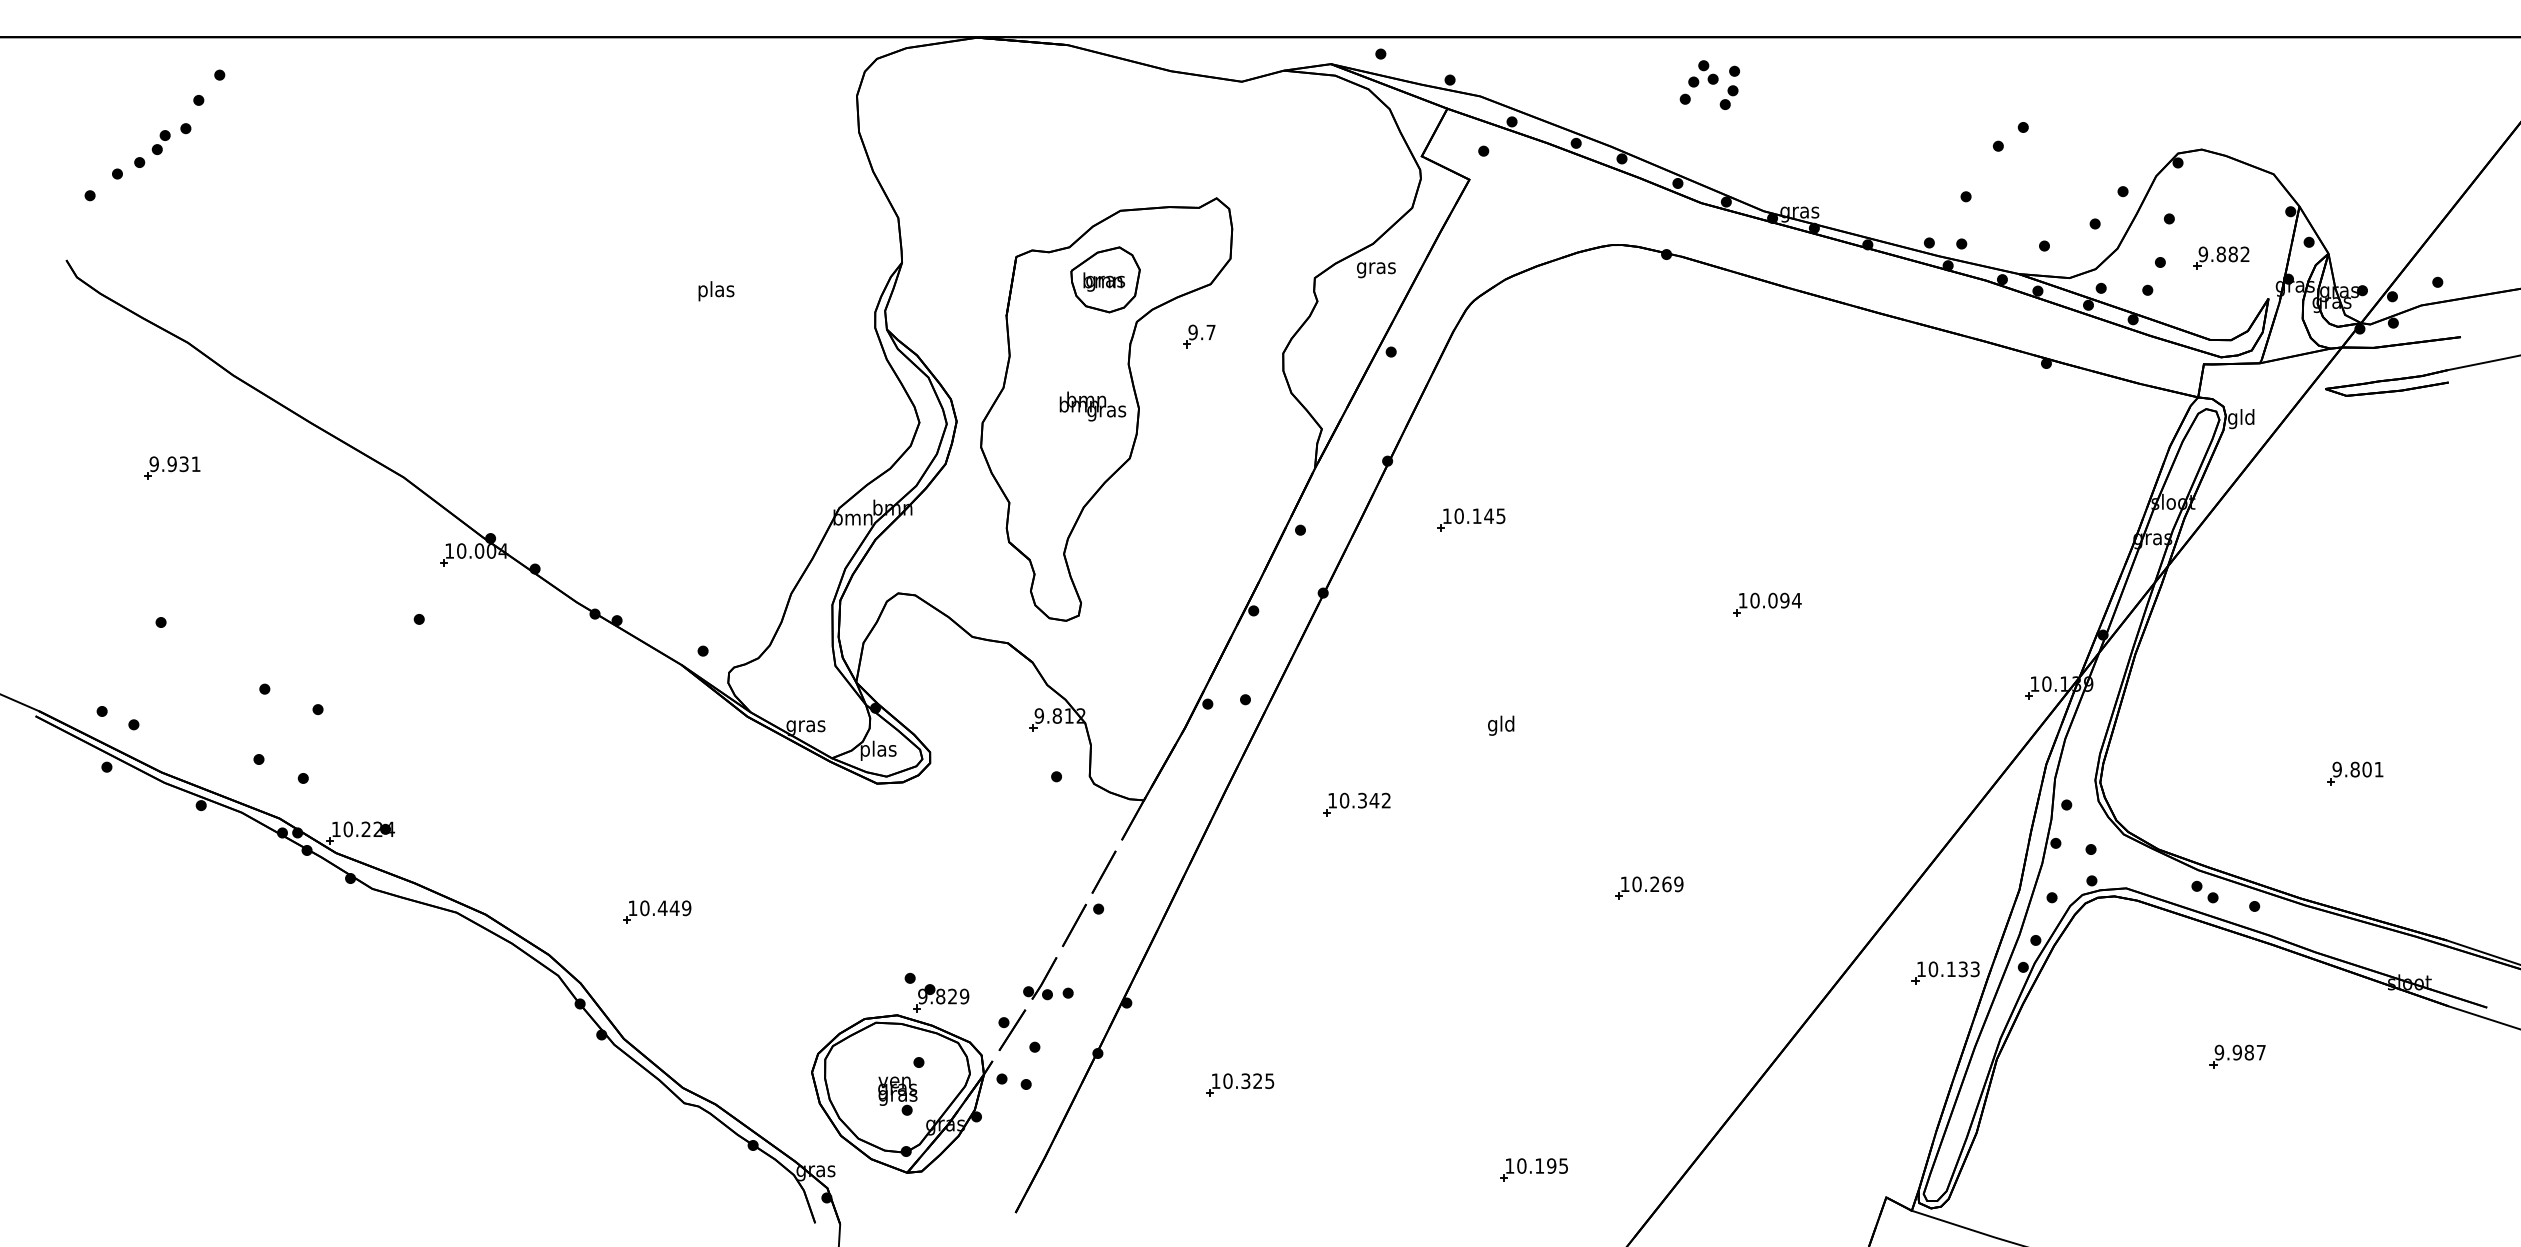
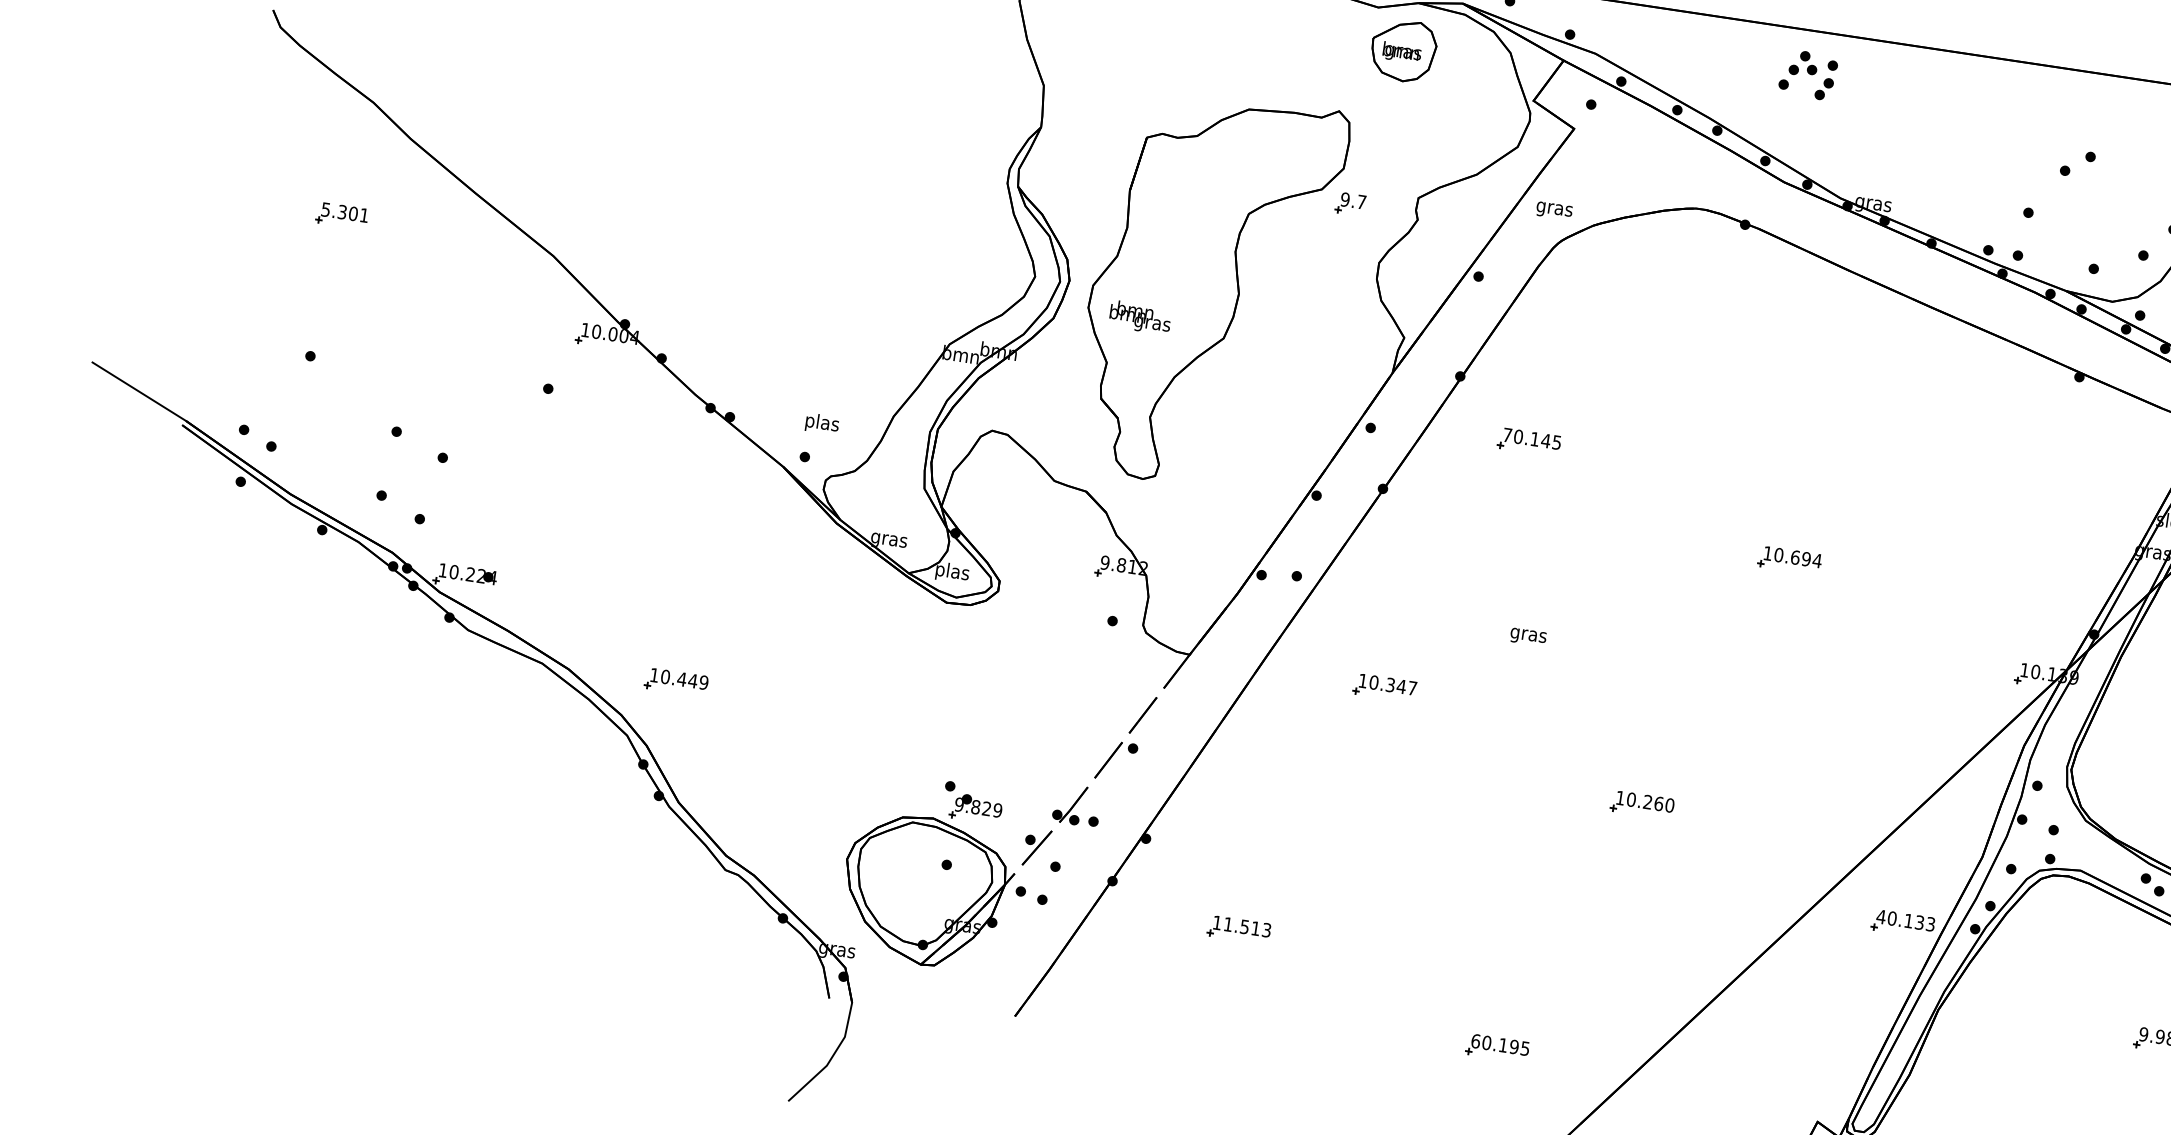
text: (1376, 270) -> (1554, 211), moved
part: (1105, 279) -> (1403, 50), moved
text: (716, 291) -> (822, 424), moved
part: (1199, 336) -> (1350, 204), moved
text: (1092, 406) -> (1140, 317), moved
text: (168, 464) -> (338, 211), 9.931 -> 5.301
text: (1446, 515) -> (1506, 434), 10.145 -> 70.145
text: (1772, 600) -> (1795, 557), 10.094 -> 10.694
text: (1501, 725) -> (1528, 635), gld -> gras
text: (1385, 800) -> (1411, 688), 10.342 -> 10.347
text: (1678, 884) -> (1669, 805), 10.269 -> 10.260
part: (657, 911) -> (676, 681), moved
text: (1921, 968) -> (1881, 916), 10.133 -> 40.133
text: (1248, 1080) -> (1247, 926), 10.325 -> 11.513
part: (897, 1095) -> (922, 892), removed
text: (1509, 1165) -> (1475, 1040), 10.195 -> 60.195

